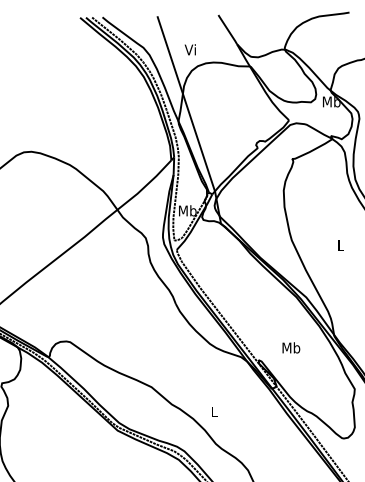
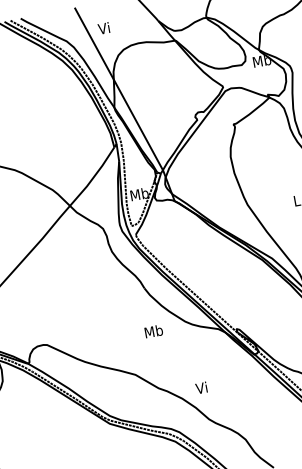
text: (189, 49) -> (103, 28), moved
text: (291, 347) -> (153, 331), moved
text: (213, 411) -> (200, 387), L -> Vi

